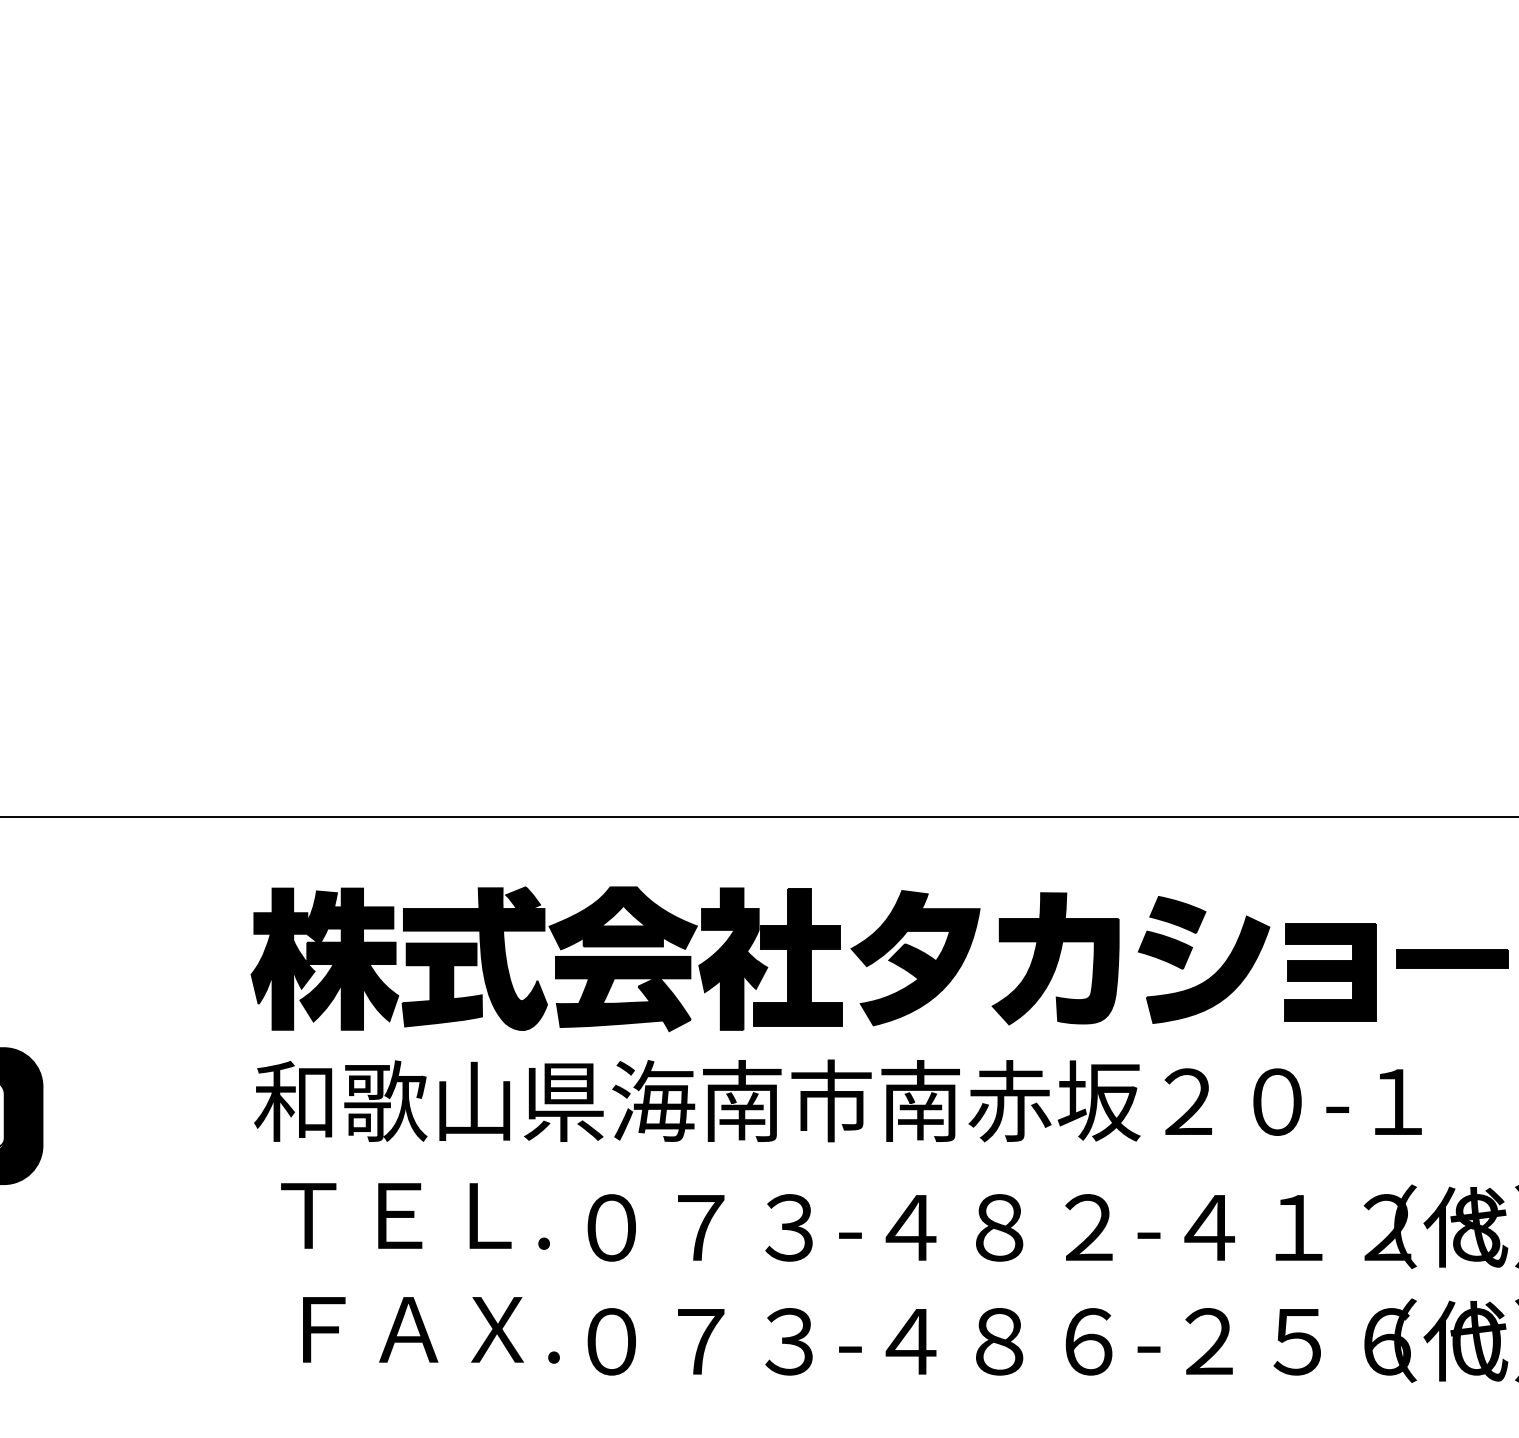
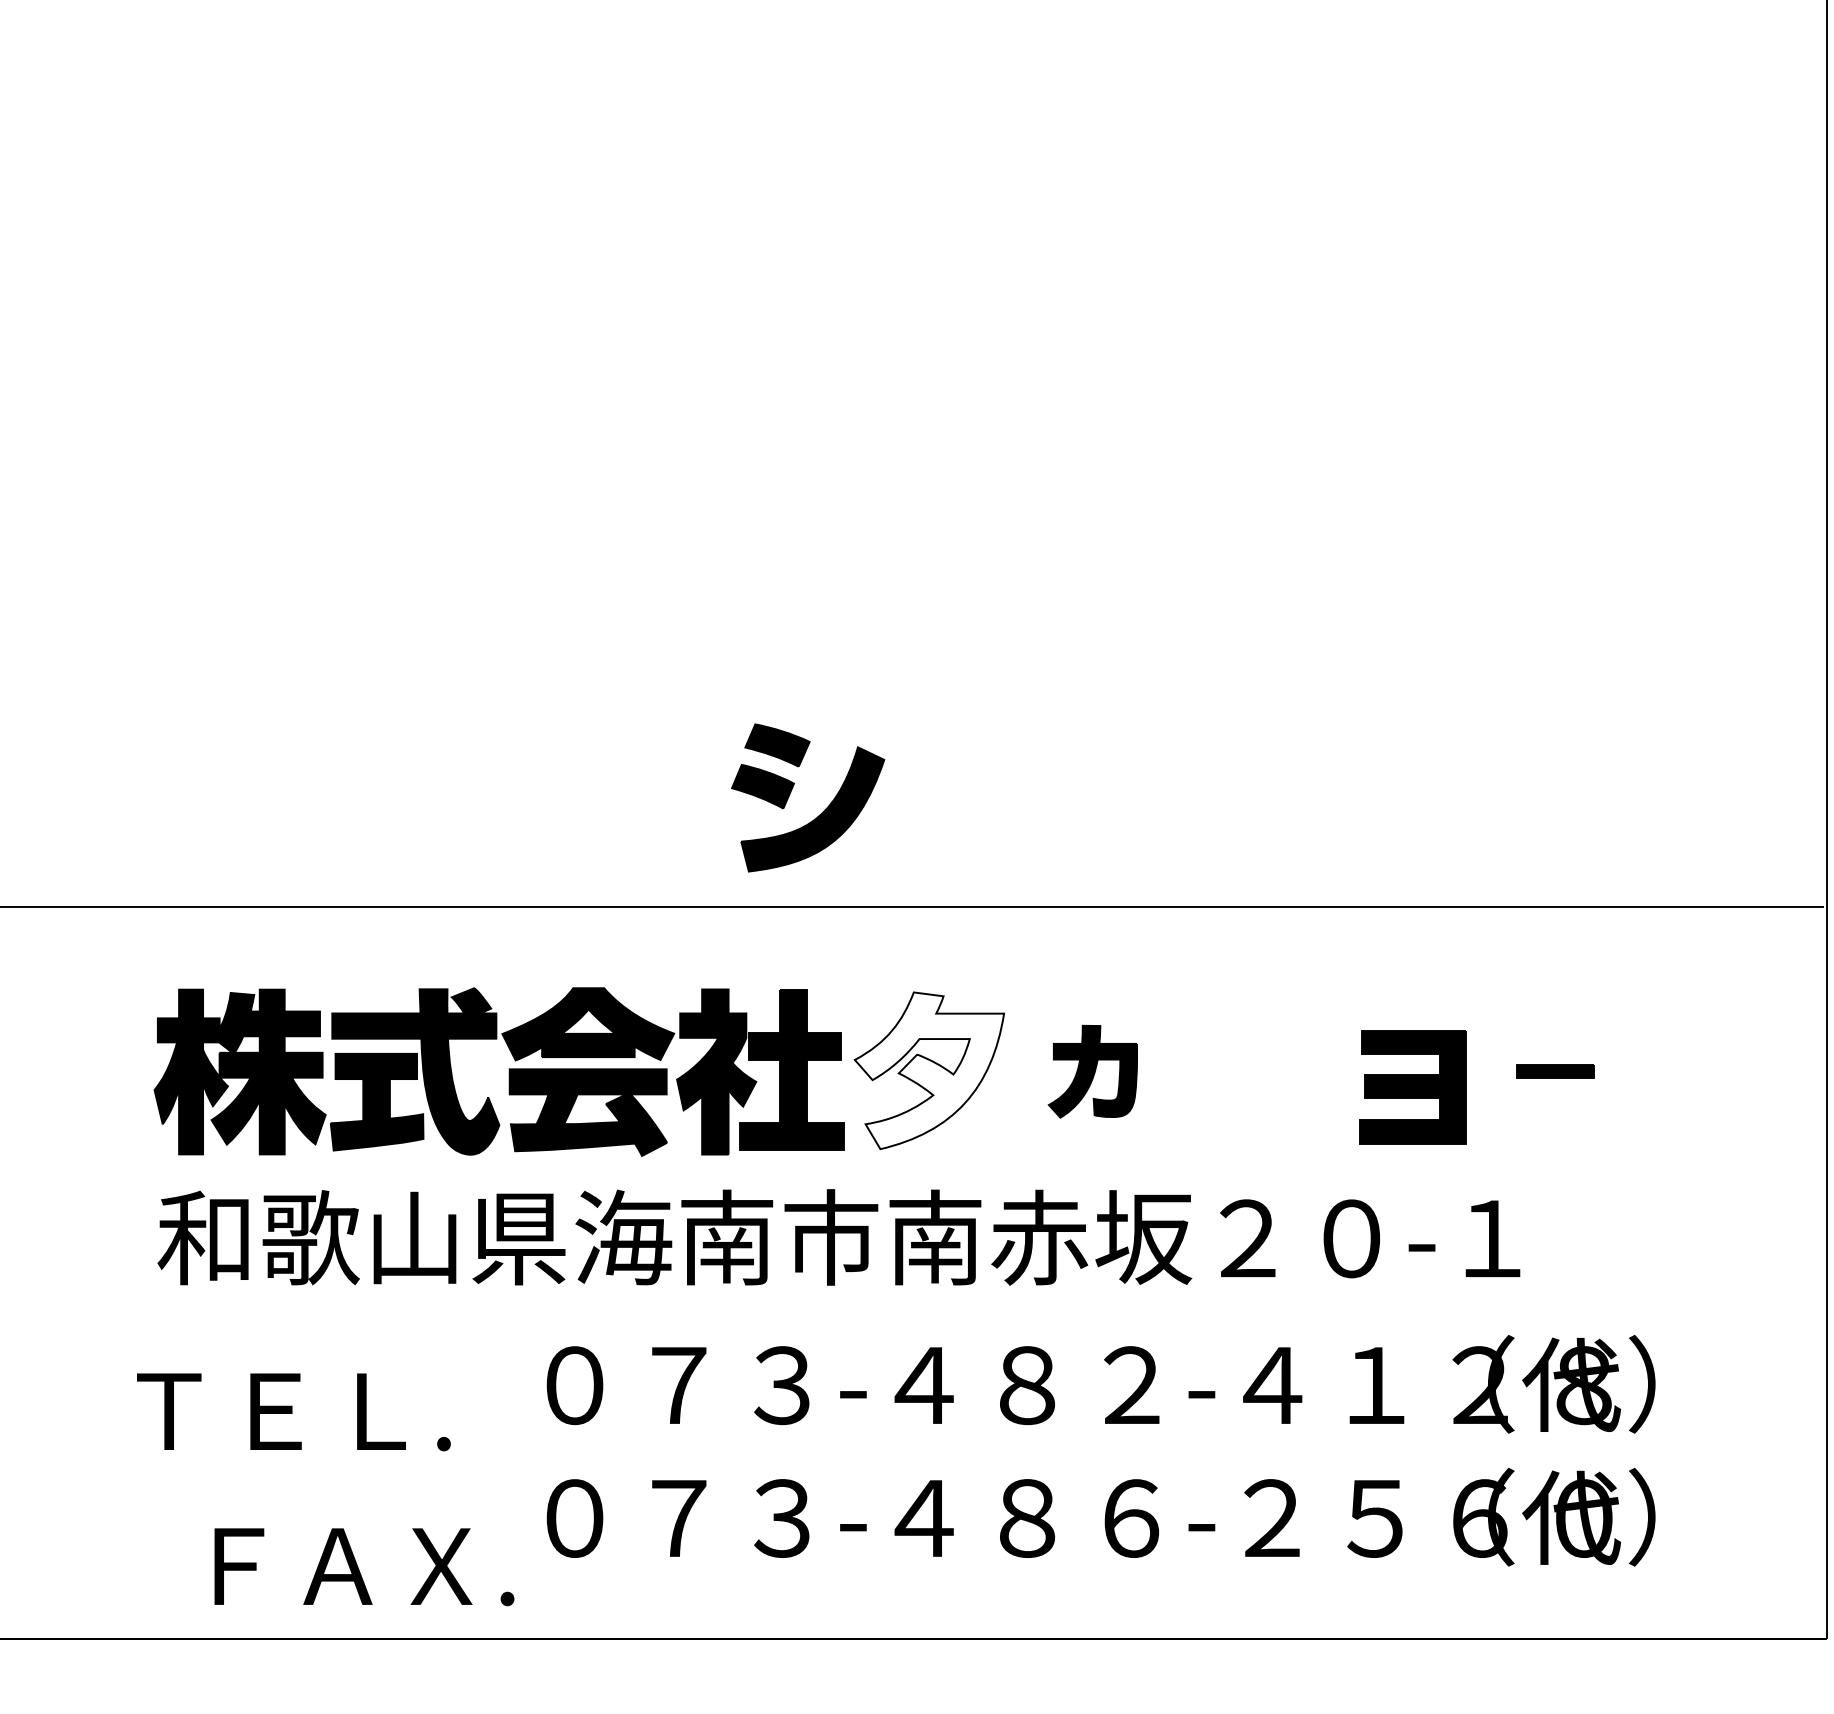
part: (1190, 953) -> (792, 790), moved
fill: (915, 957) -> (929, 1070), removed
part: (1055, 958) -> (1092, 1071), size x0.6
part: (1452, 958) -> (1555, 1071), size x0.6
text: (415, 1216) -> (293, 1412), moved
text: (431, 1330) -> (364, 1567), moved

